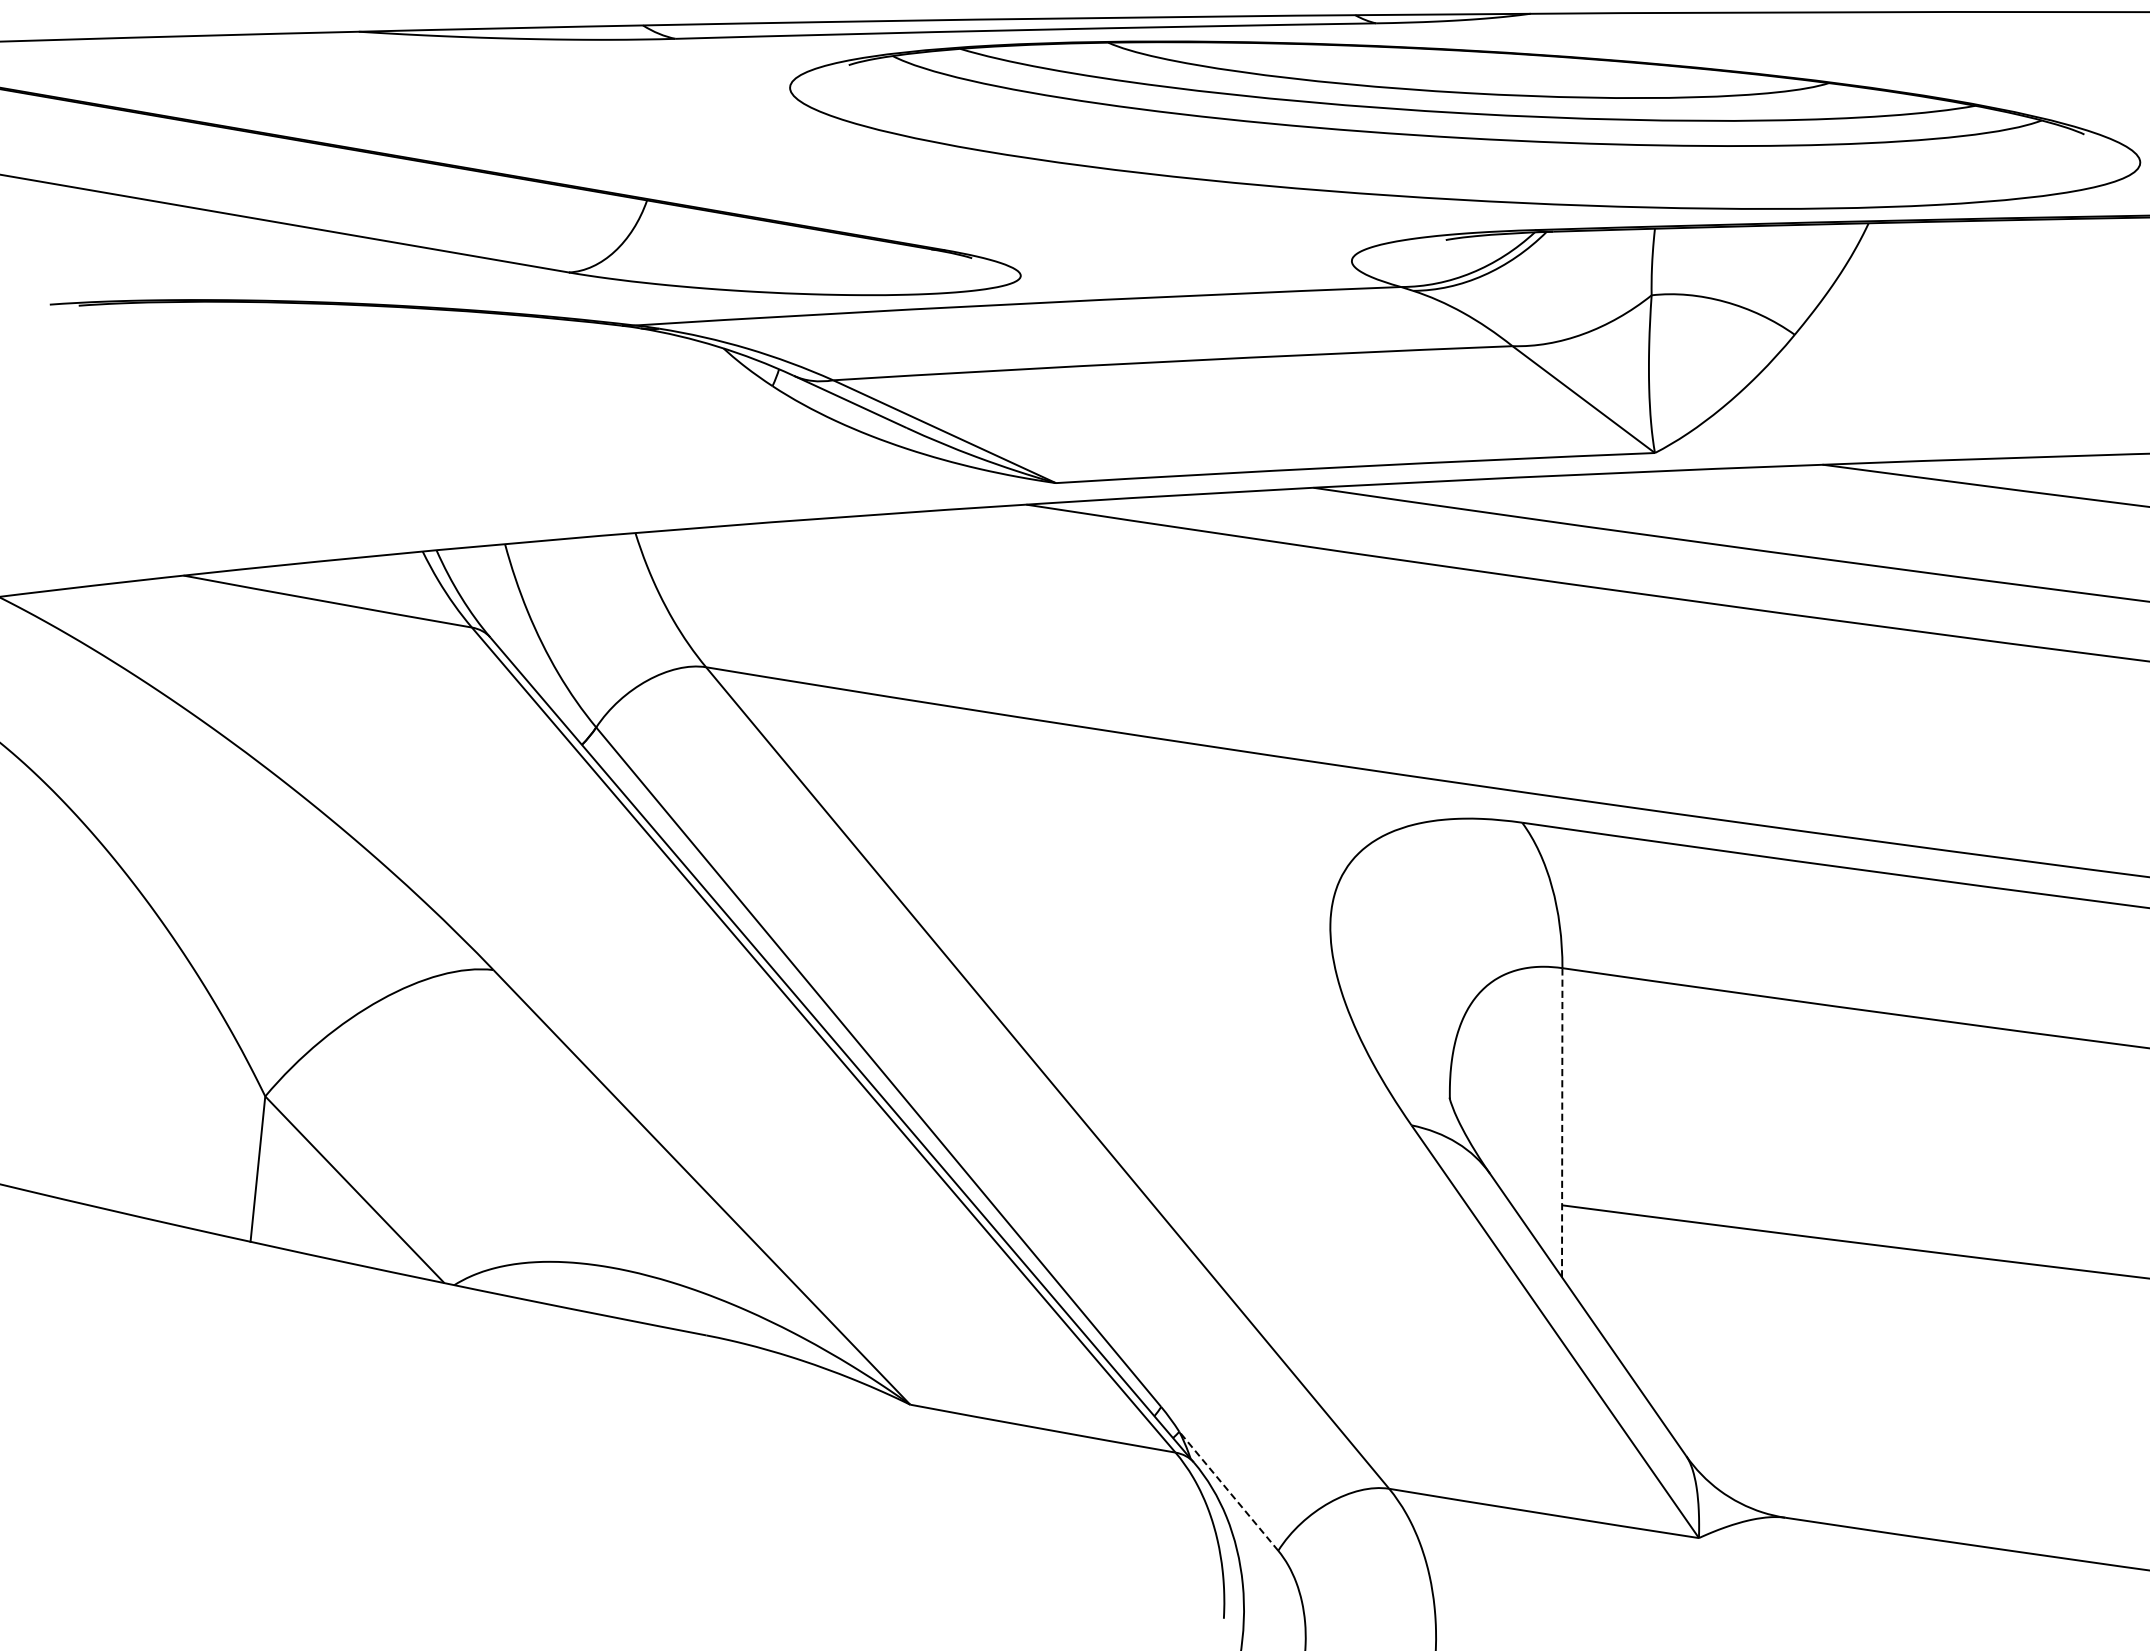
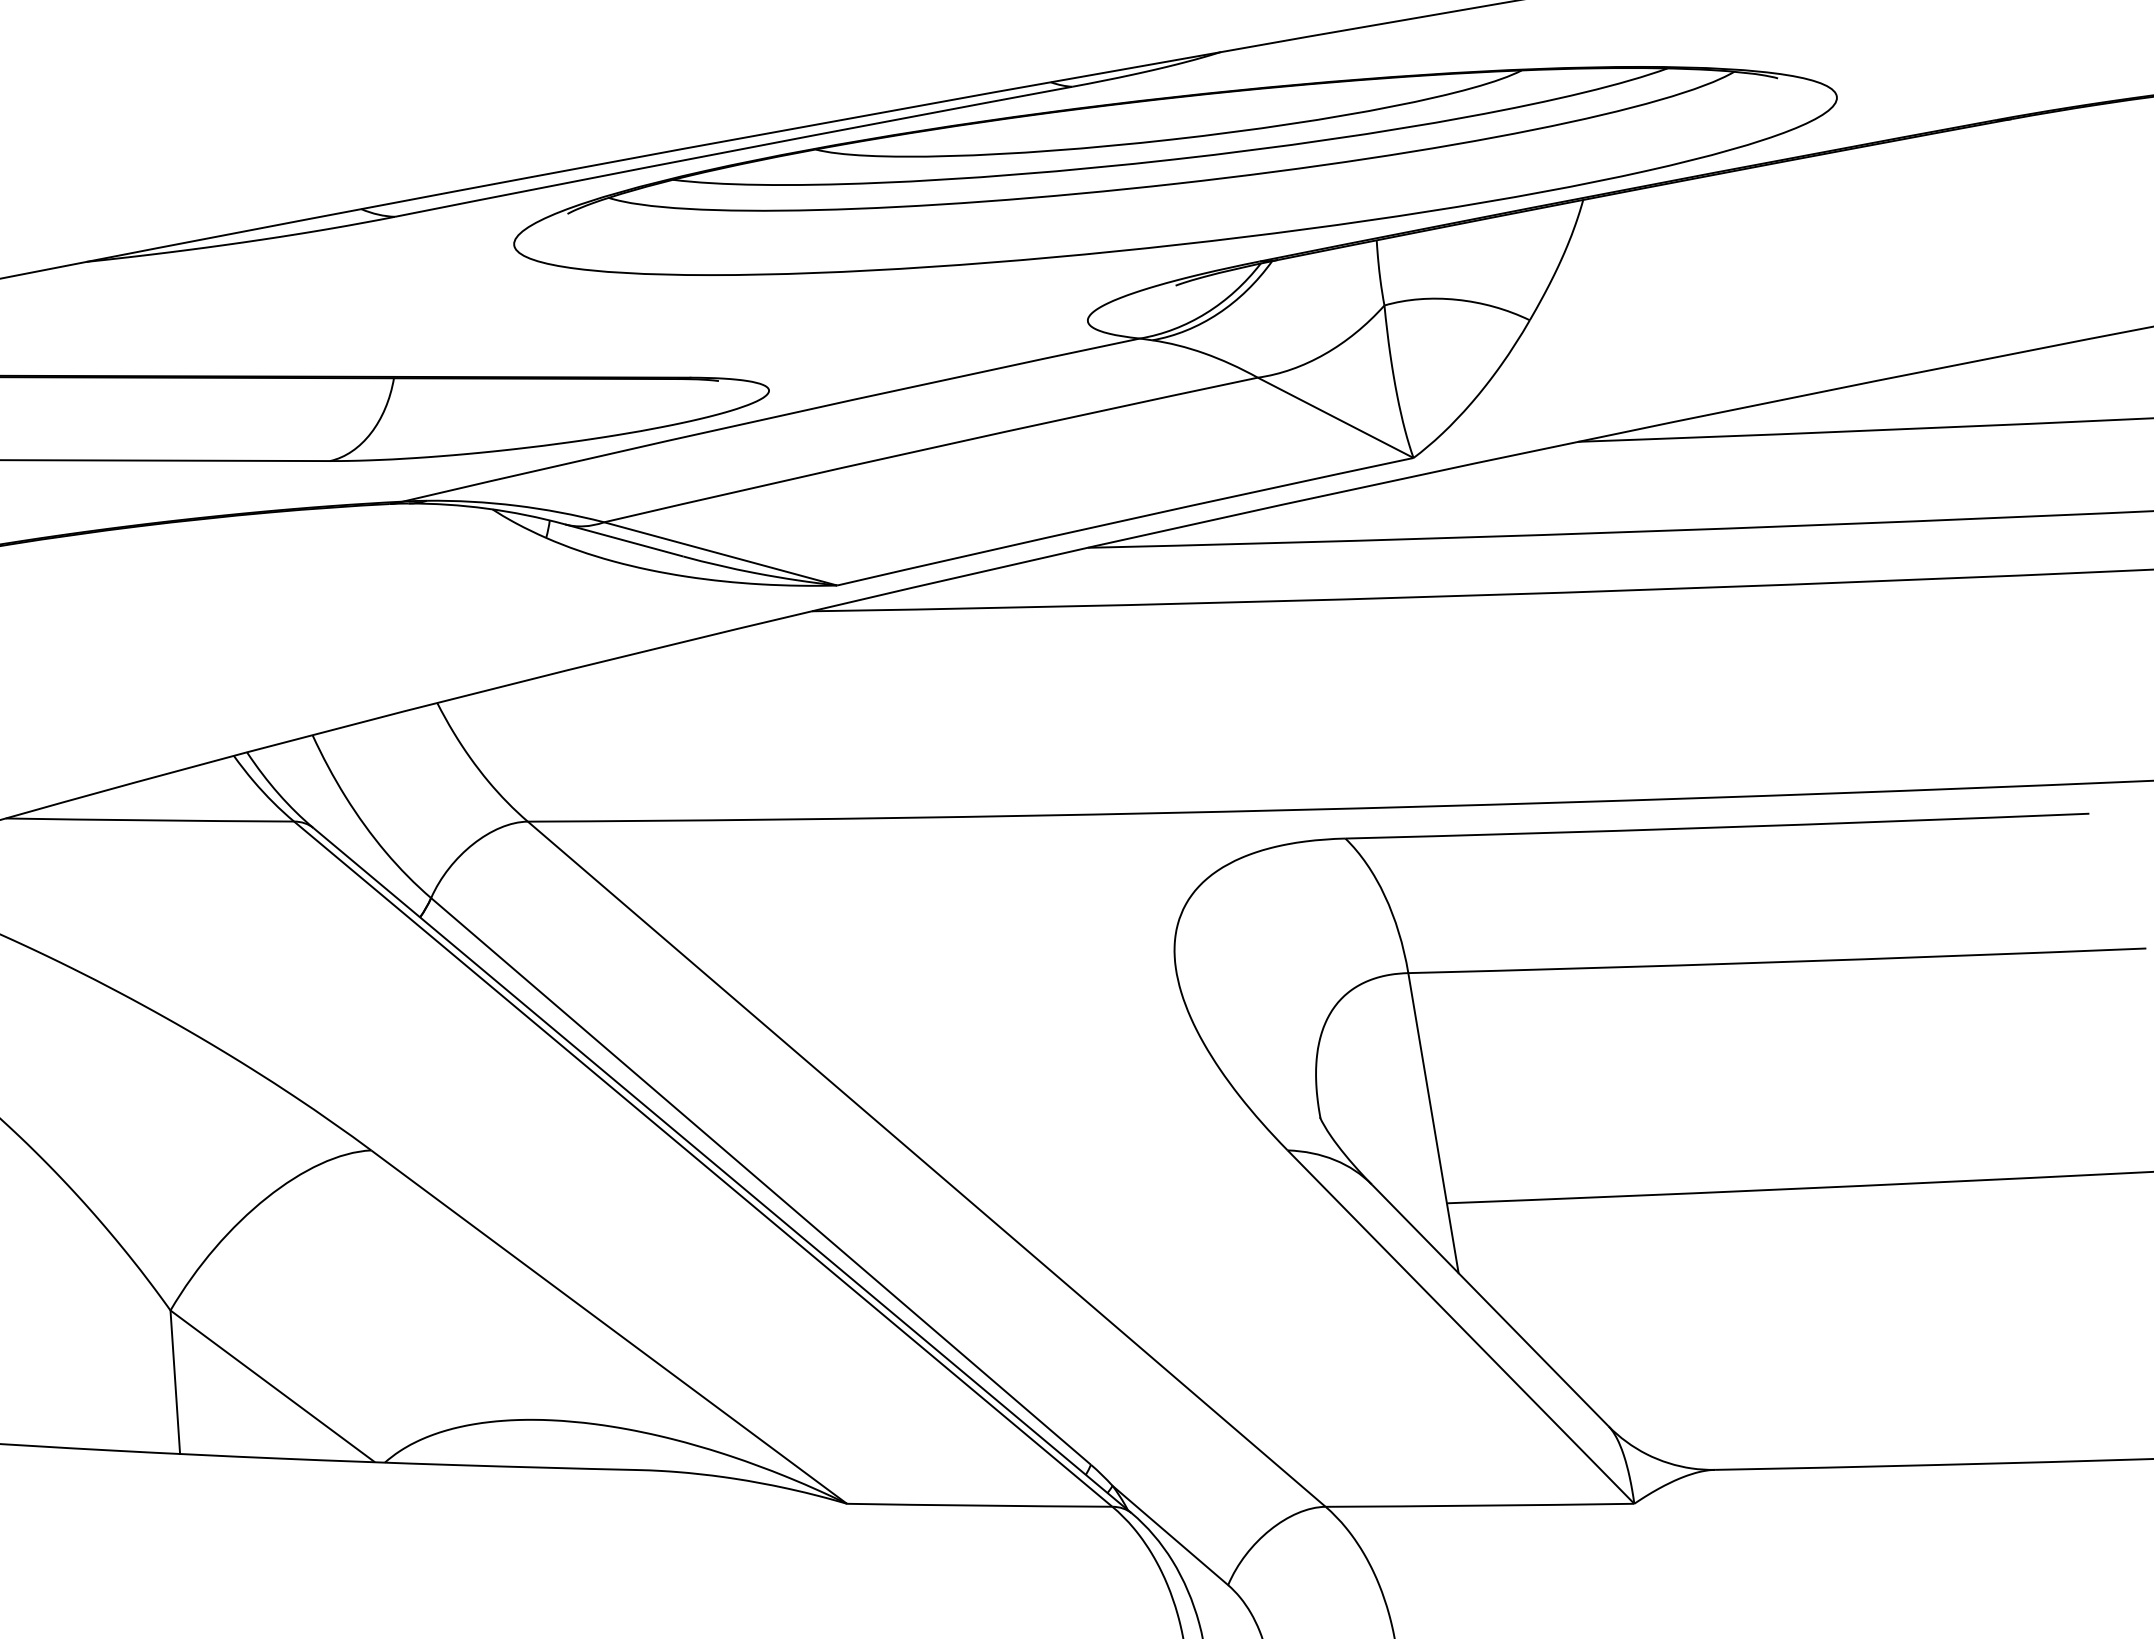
line: (1562, 1122) -> (1433, 1122), dashed -> solid
line: (1228, 1491) -> (1170, 1535), dashed -> solid

